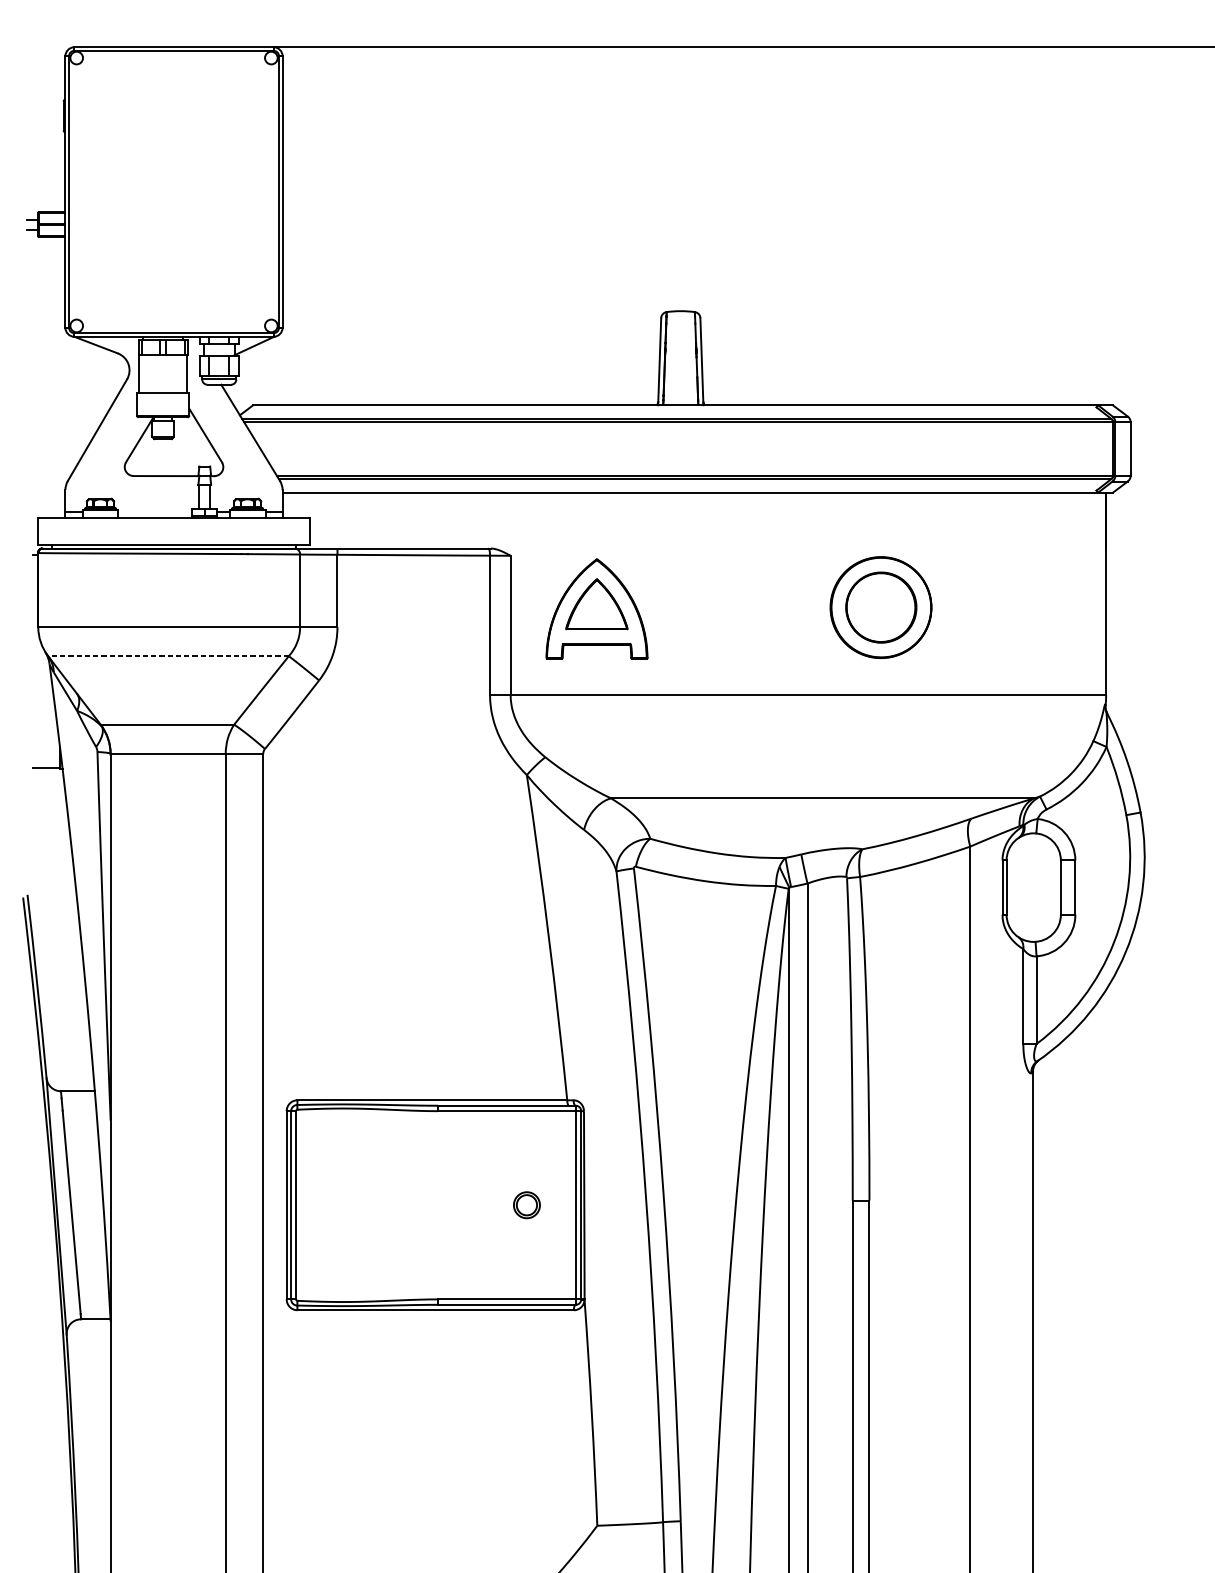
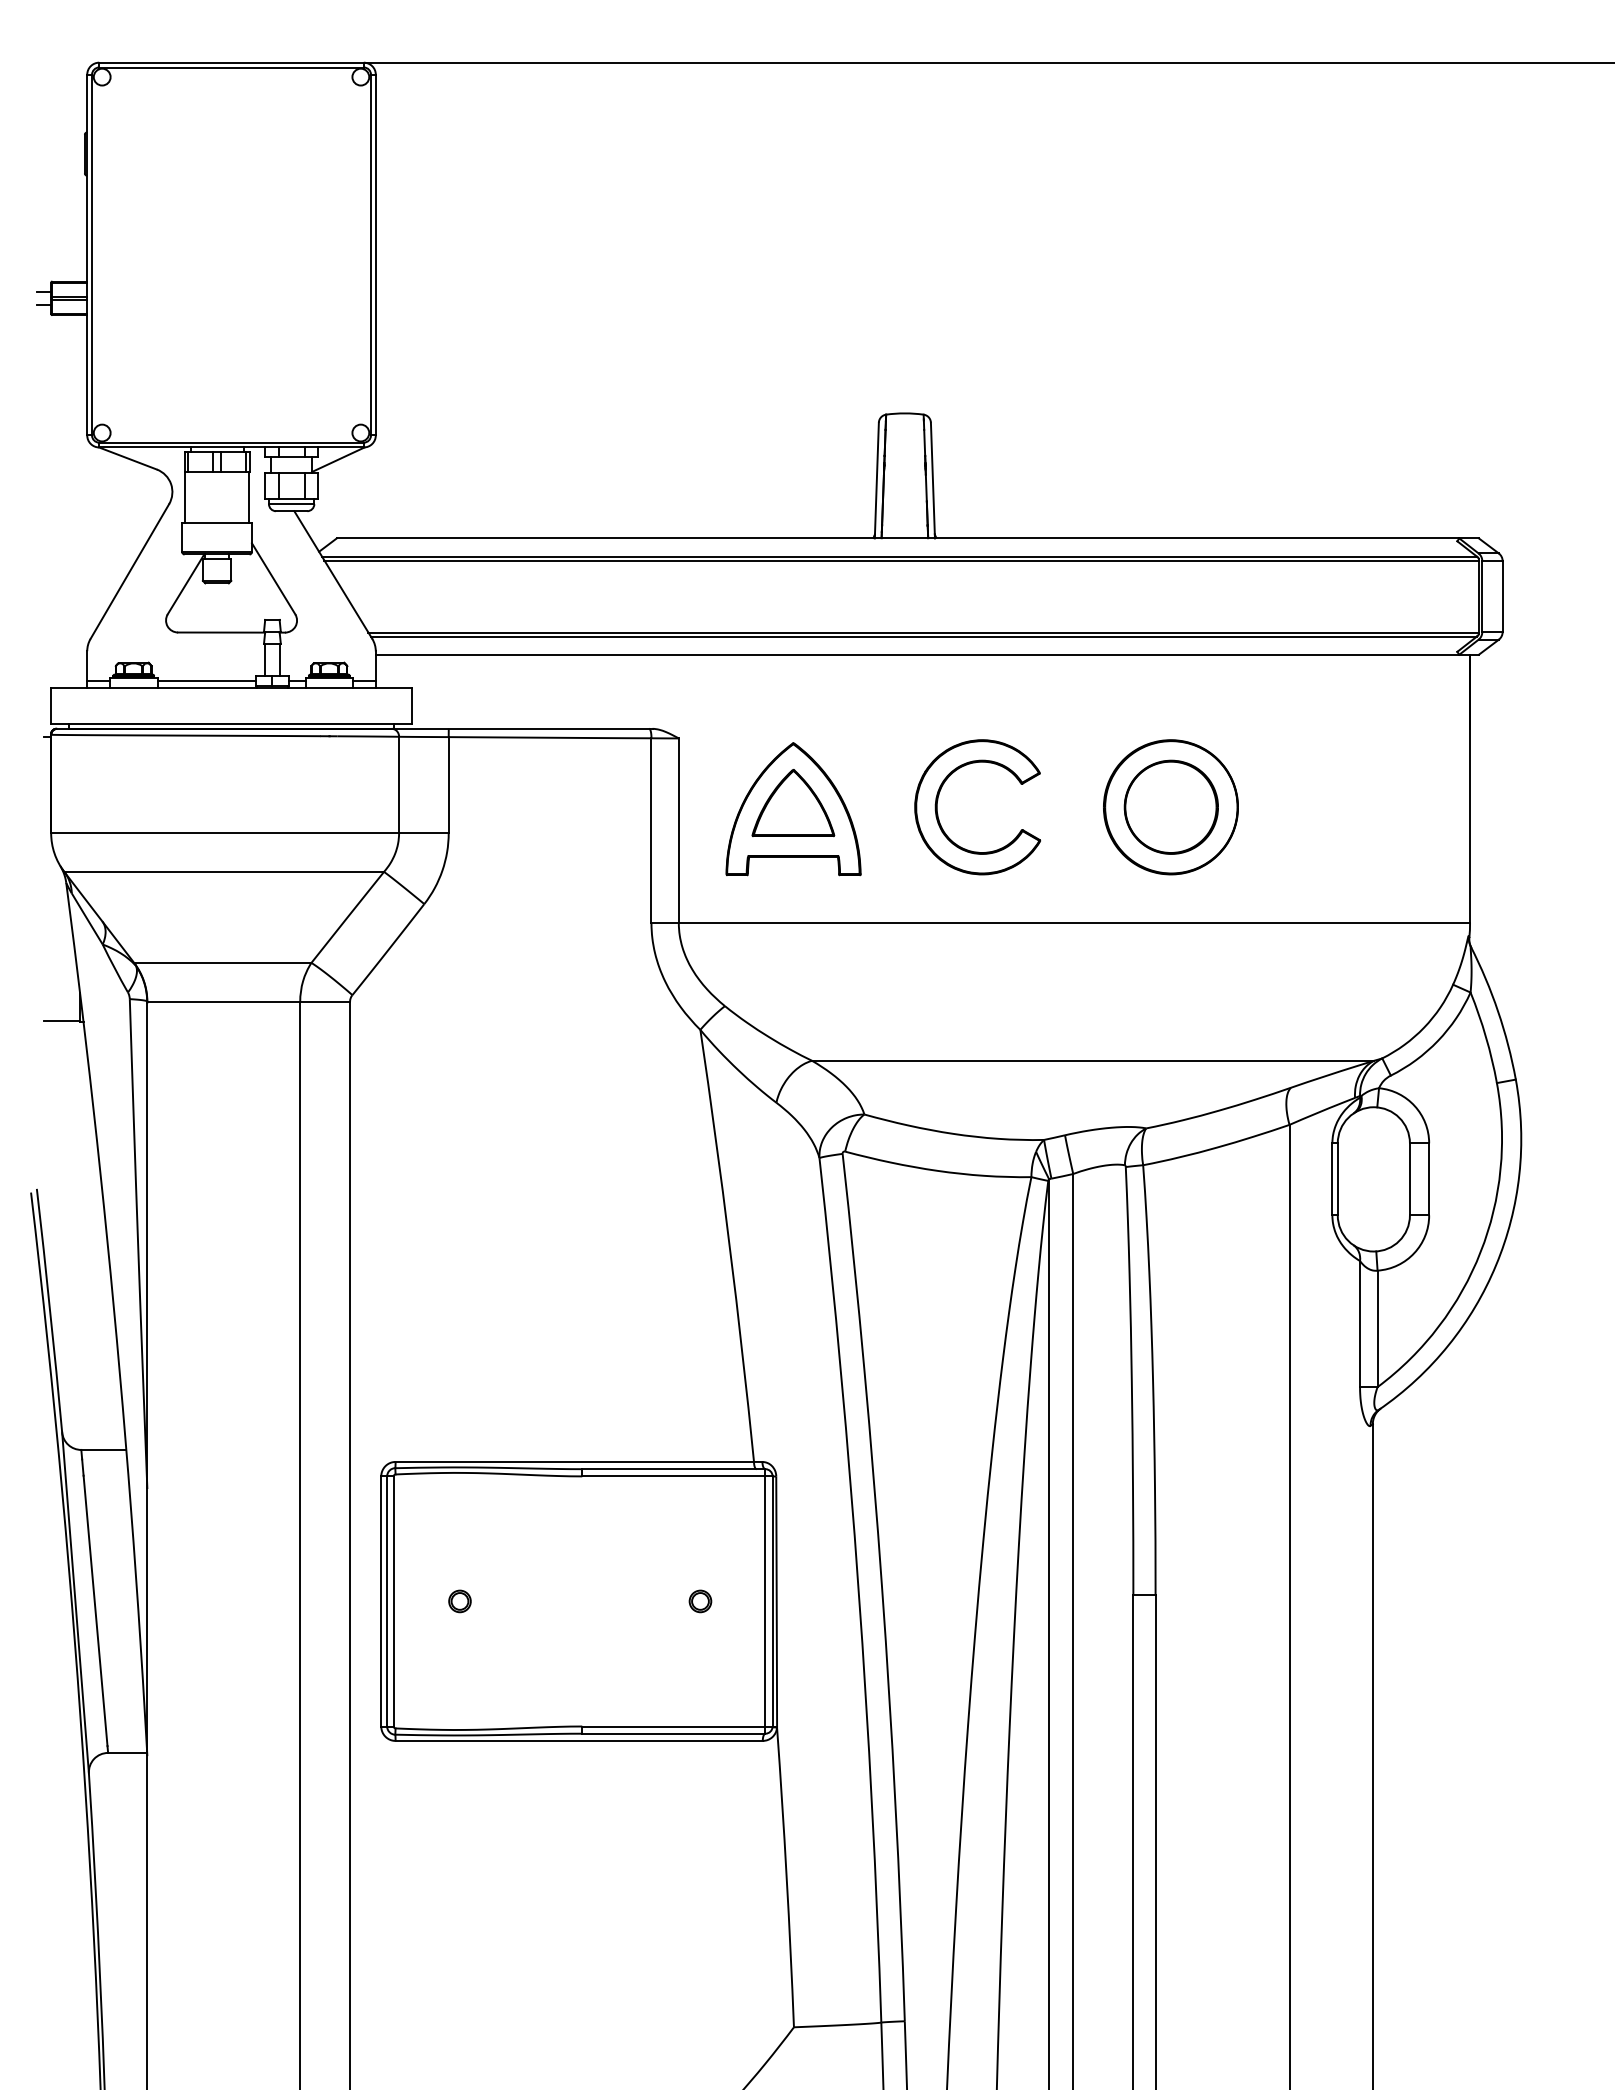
line: (155, 512) -> (206, 680), added
part: (706, 602) -> (938, 800), added
line: (168, 655) -> (224, 871), dashed -> solid
part: (345, 1205) -> (459, 1601), added
part: (526, 1205) -> (700, 1601), size x0.62

